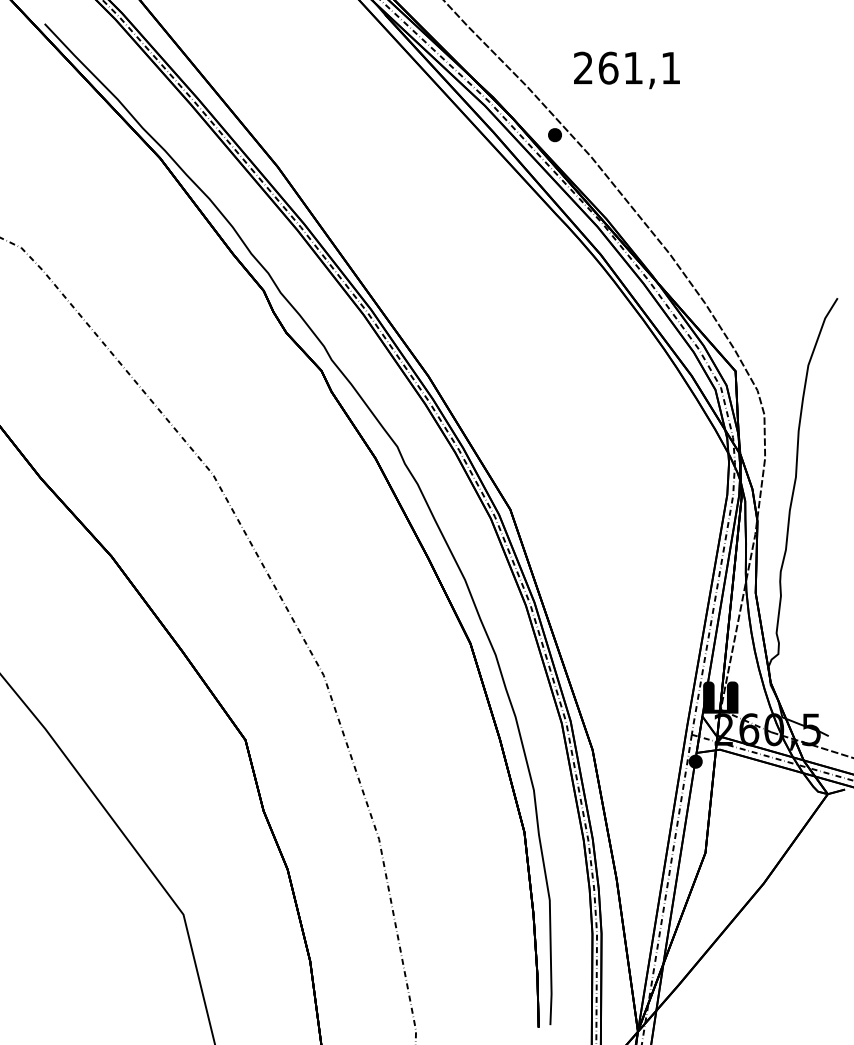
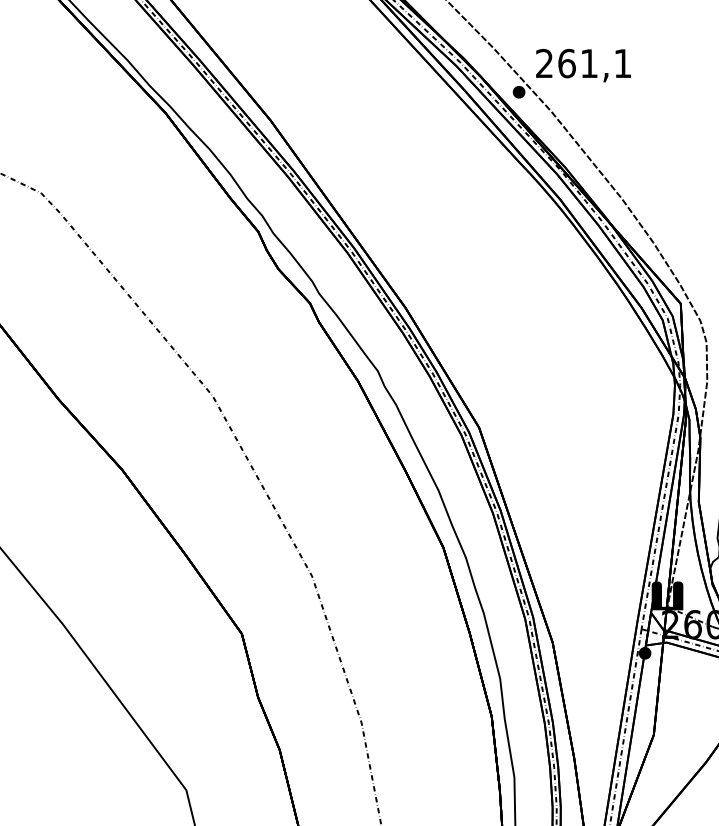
text: (626, 70) -> (583, 65), moved

